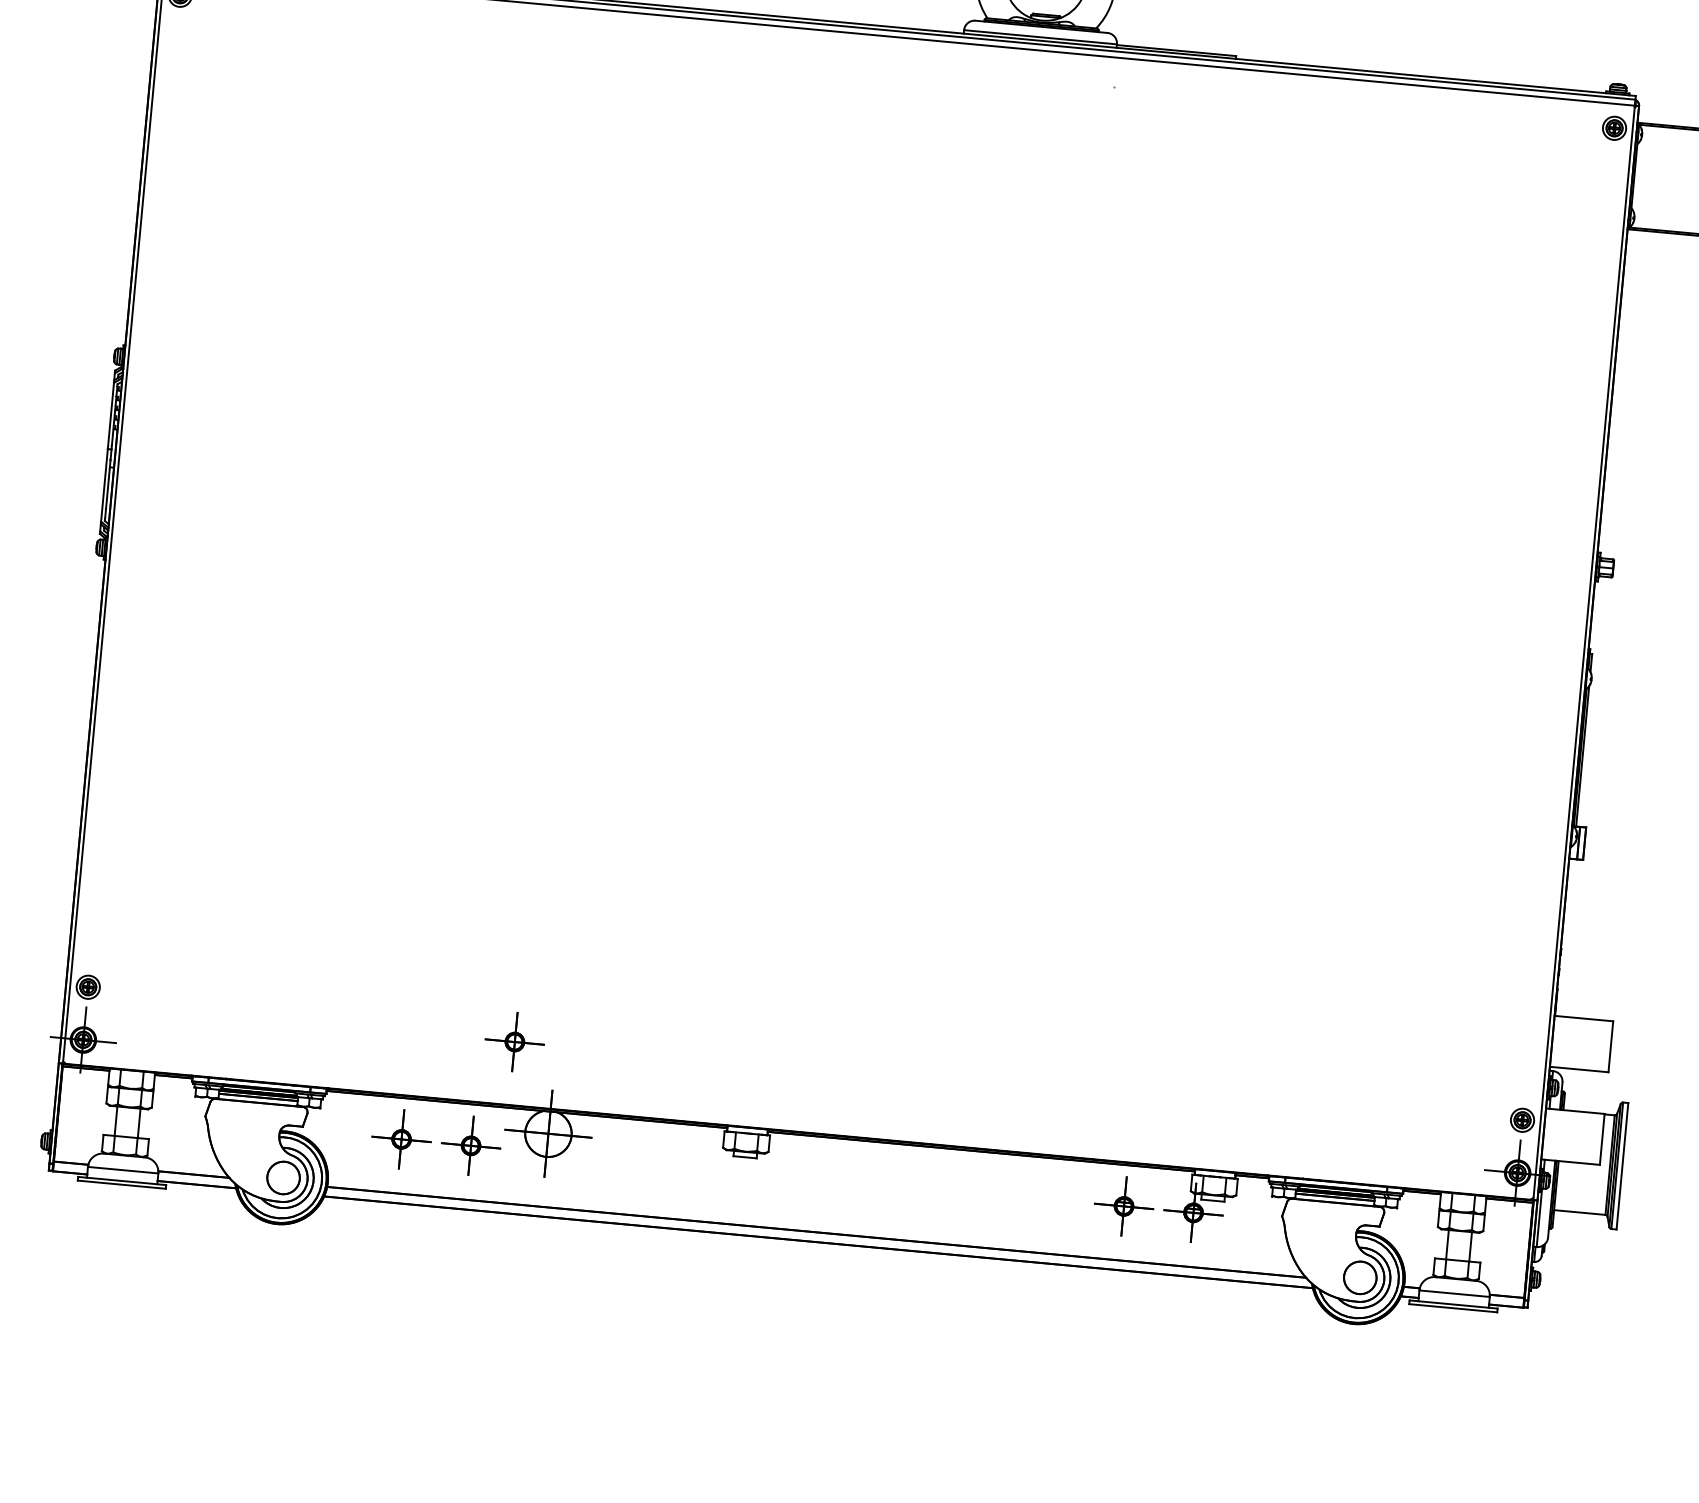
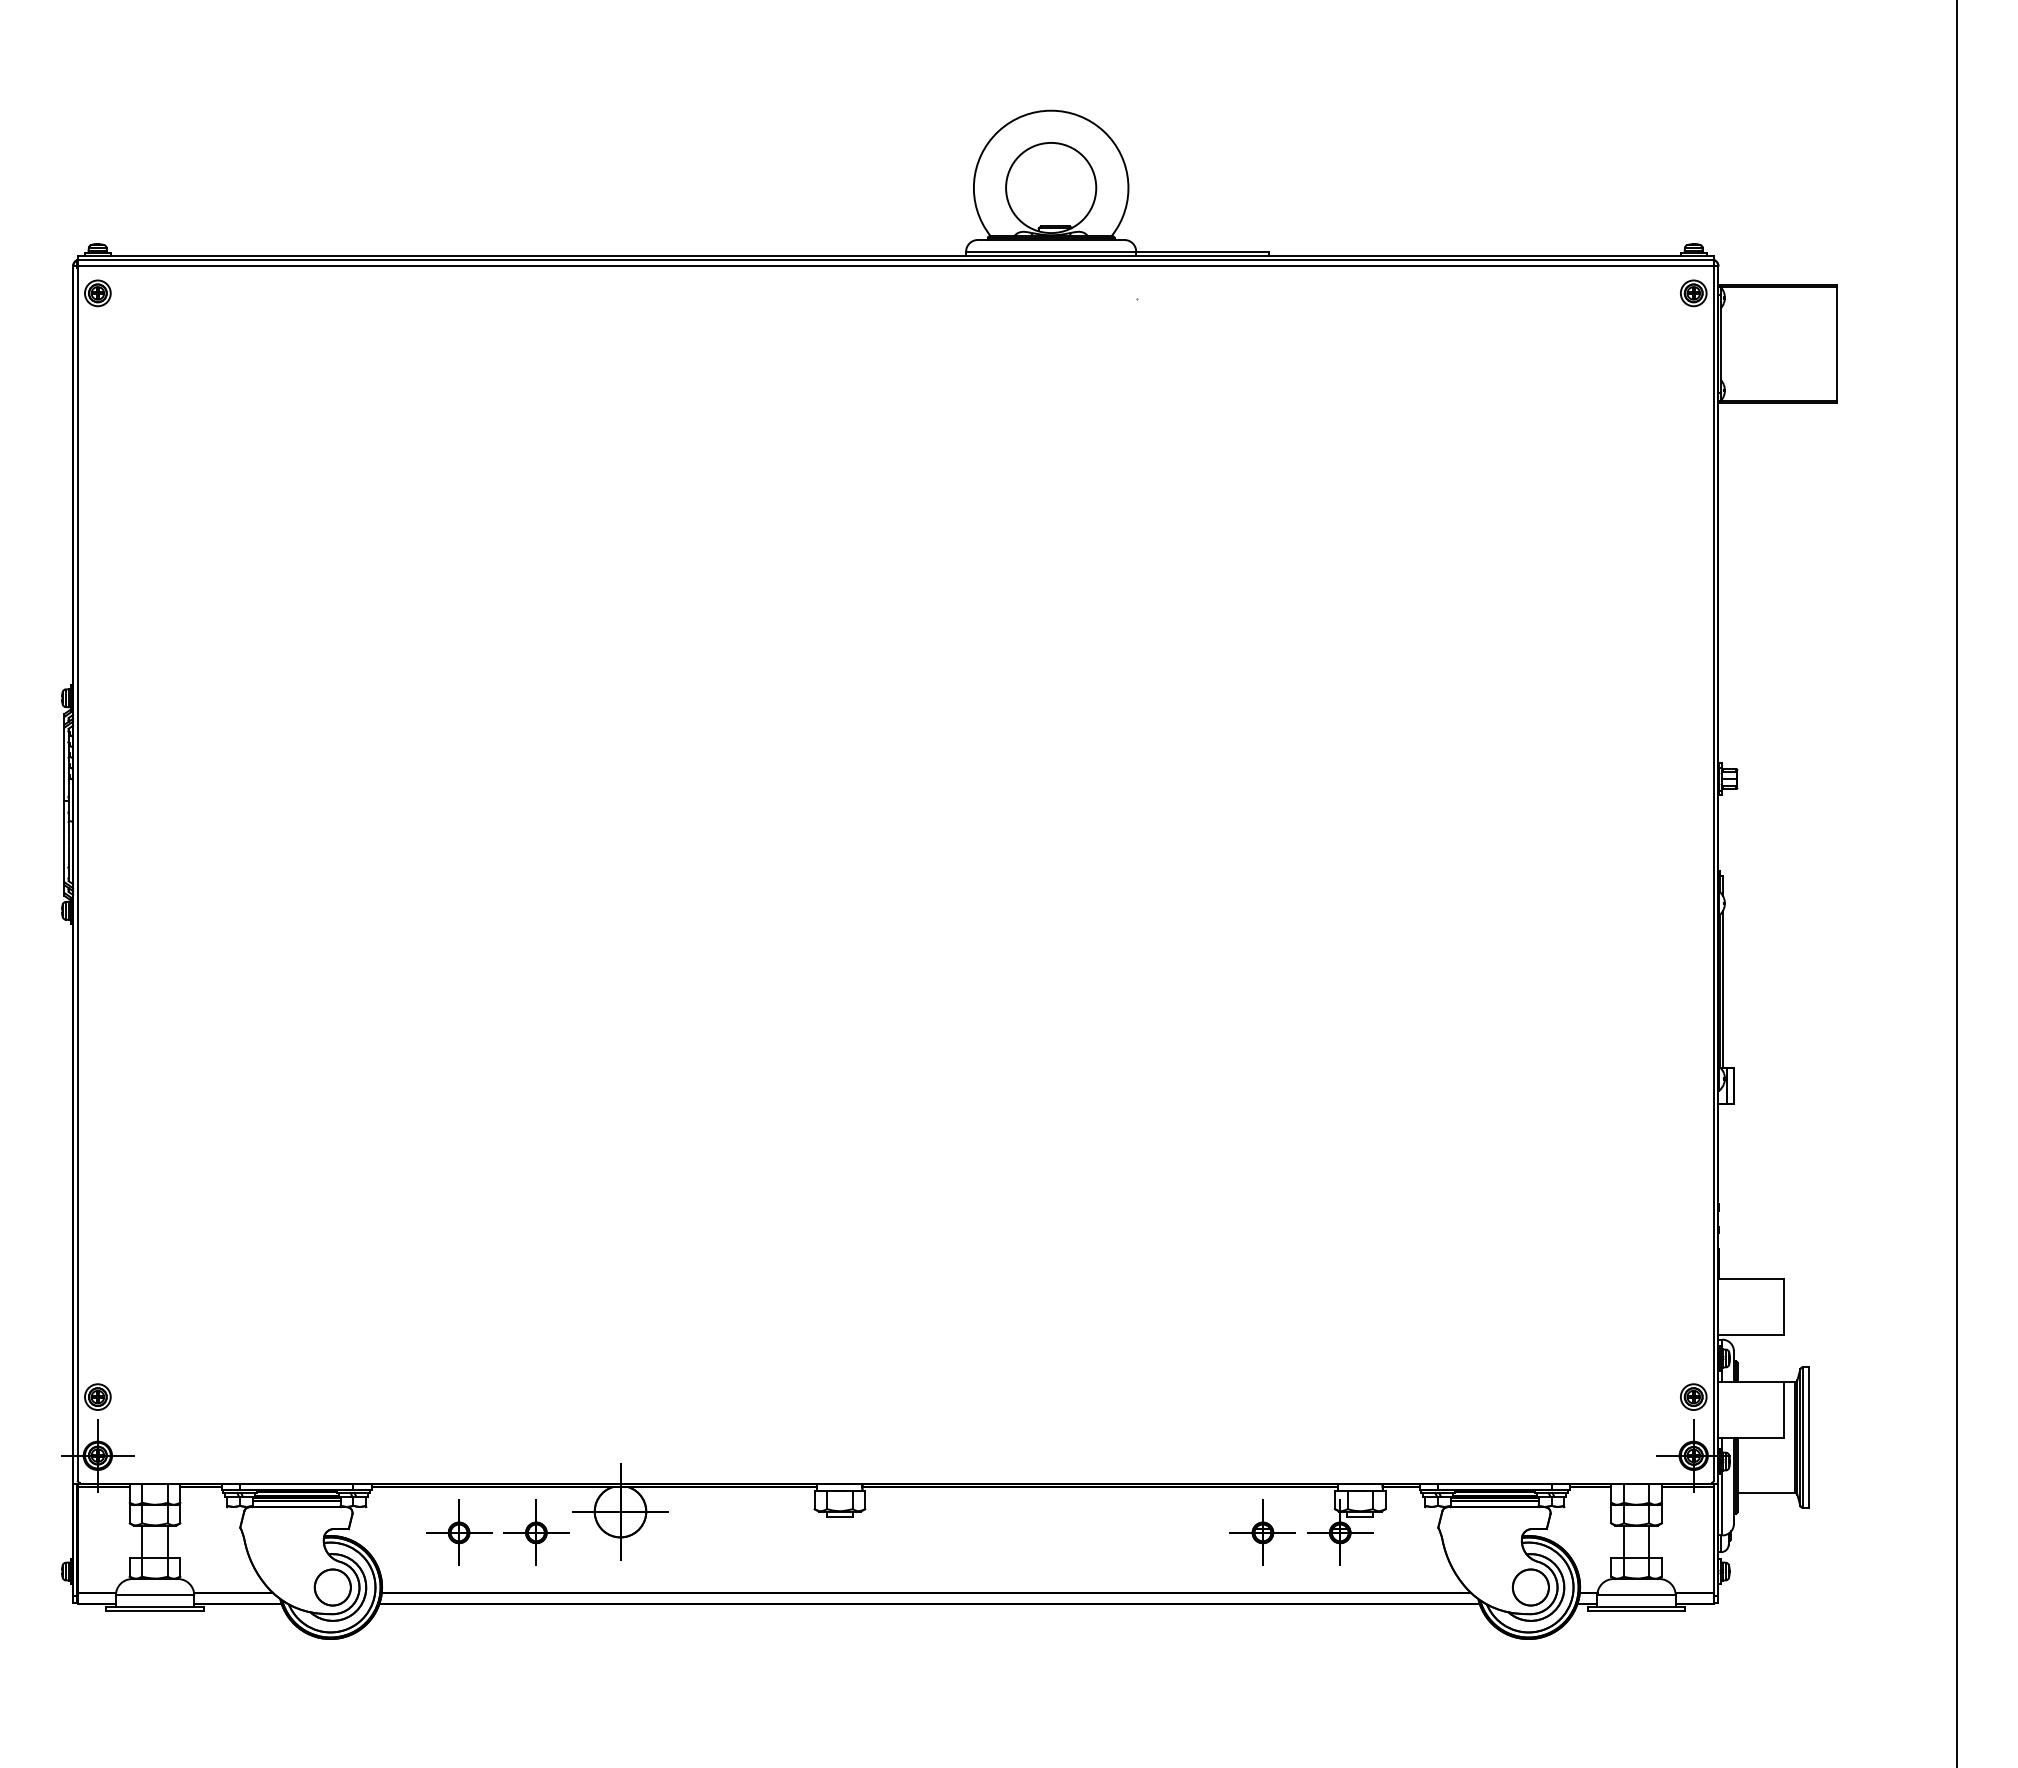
part: (515, 1041) -> (574, 1413), removed

